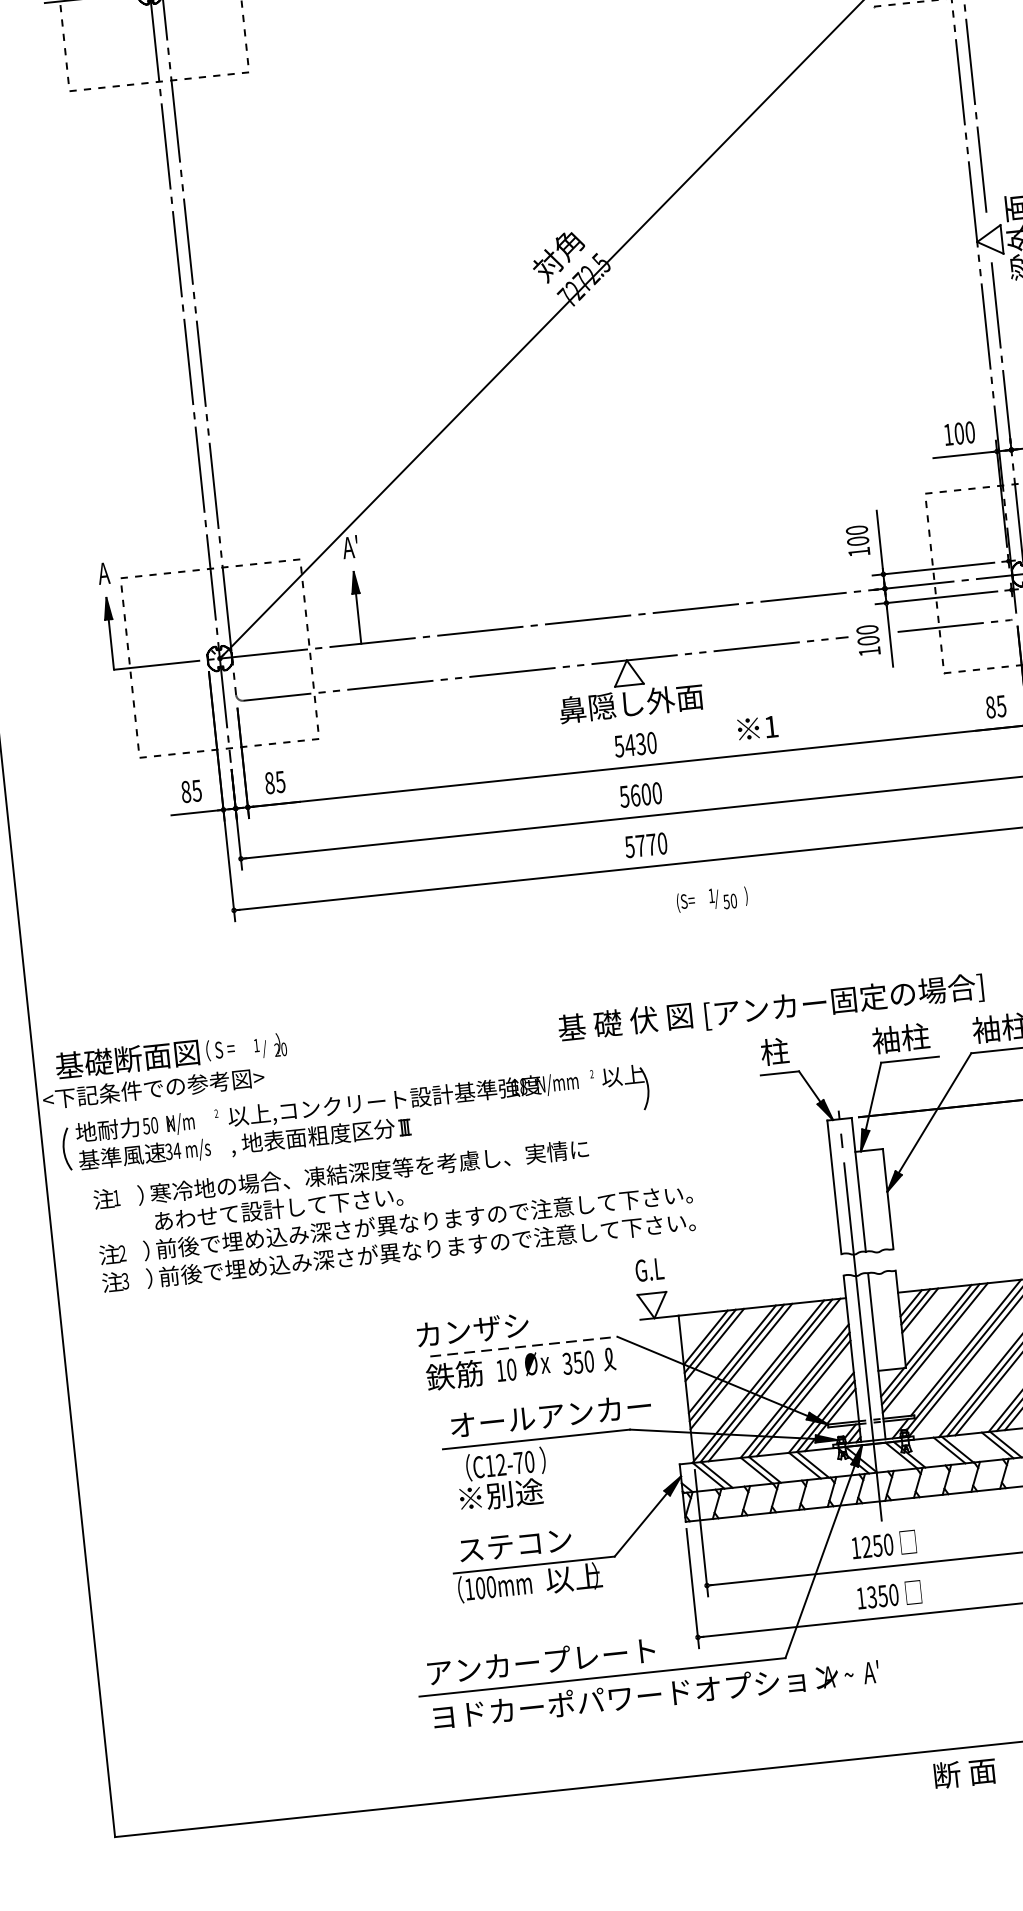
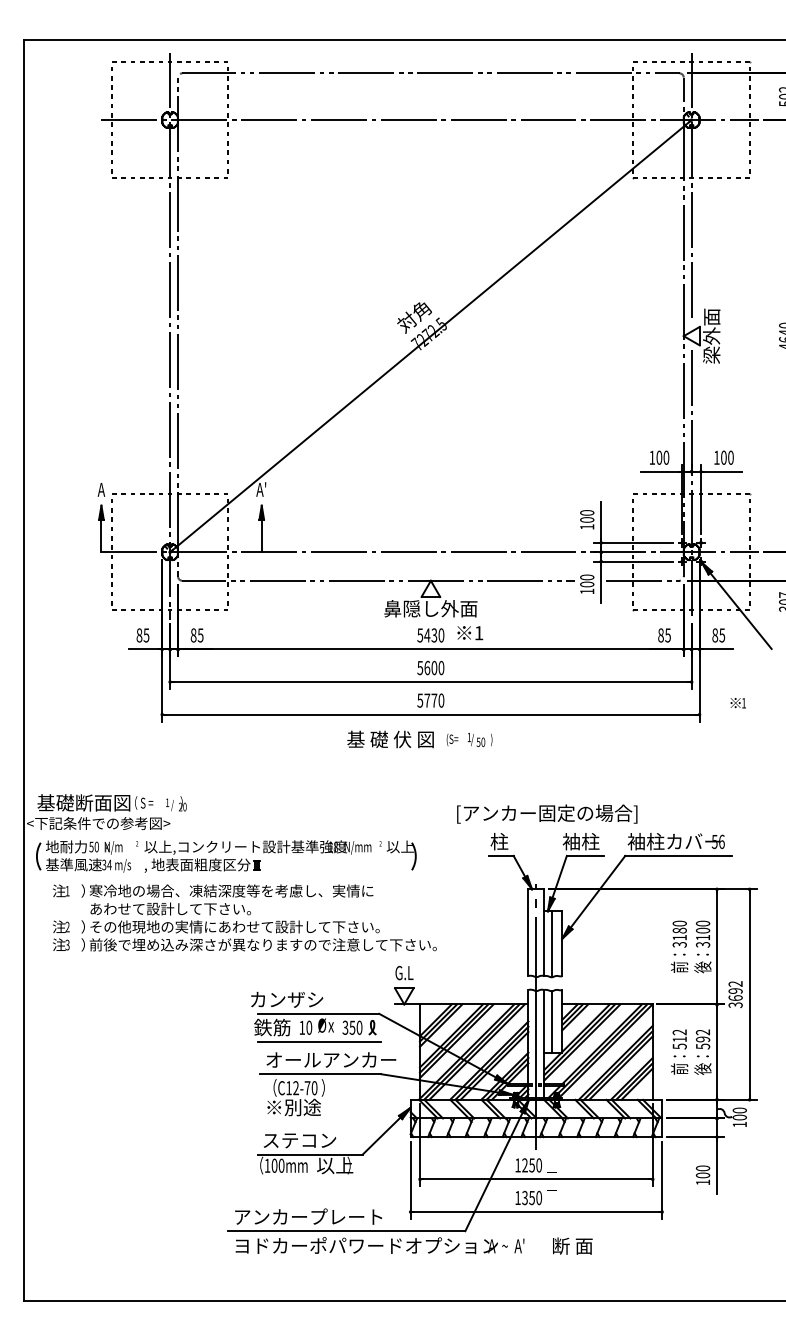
text: (758, 728) -> (470, 633), moved
text: (625, 1021) -> (390, 739), moved
line: (871, 1201) -> (551, 944), added
text: (423, 1220) -> (262, 926), 前後で埋め込み深さが異なりますので注意して下さい。 -> その他現地の実情にあわせて設計して下さい。
line: (884, 1322) -> (551, 1022), added
line: (523, 1346) -> (318, 1013), dashed -> solid
line: (529, 1389) -> (319, 1041), added
text: (964, 1772) -> (572, 1245), moved

